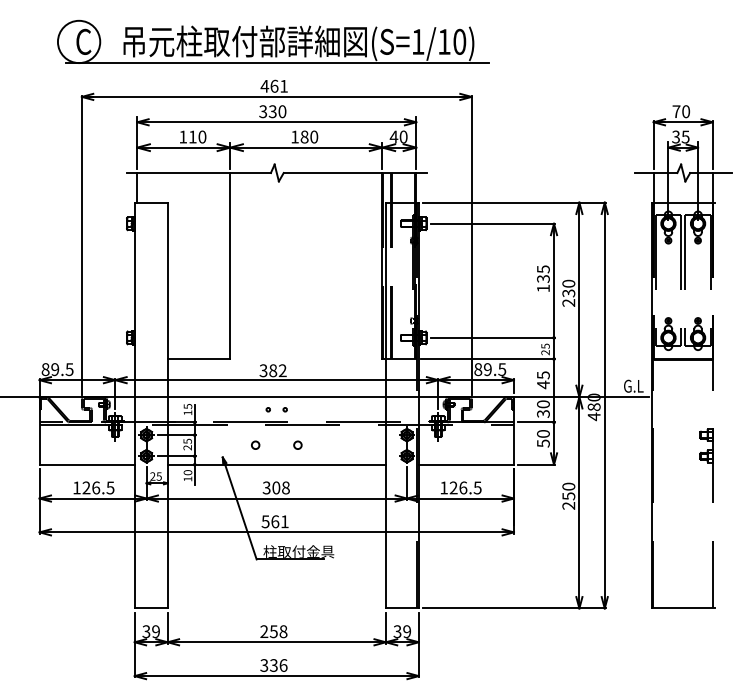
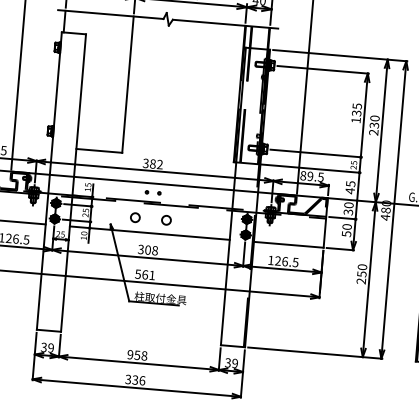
circle: (255, 444) -> (135, 217), size x1.6
circle: (297, 444) -> (166, 219), size x1.6
text: (264, 632) -> (130, 355), 258 -> 958

